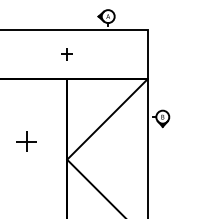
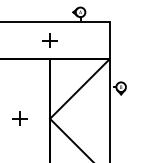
part: (66, 54) -> (49, 40), size x1.67
part: (26, 141) -> (19, 118), moved

